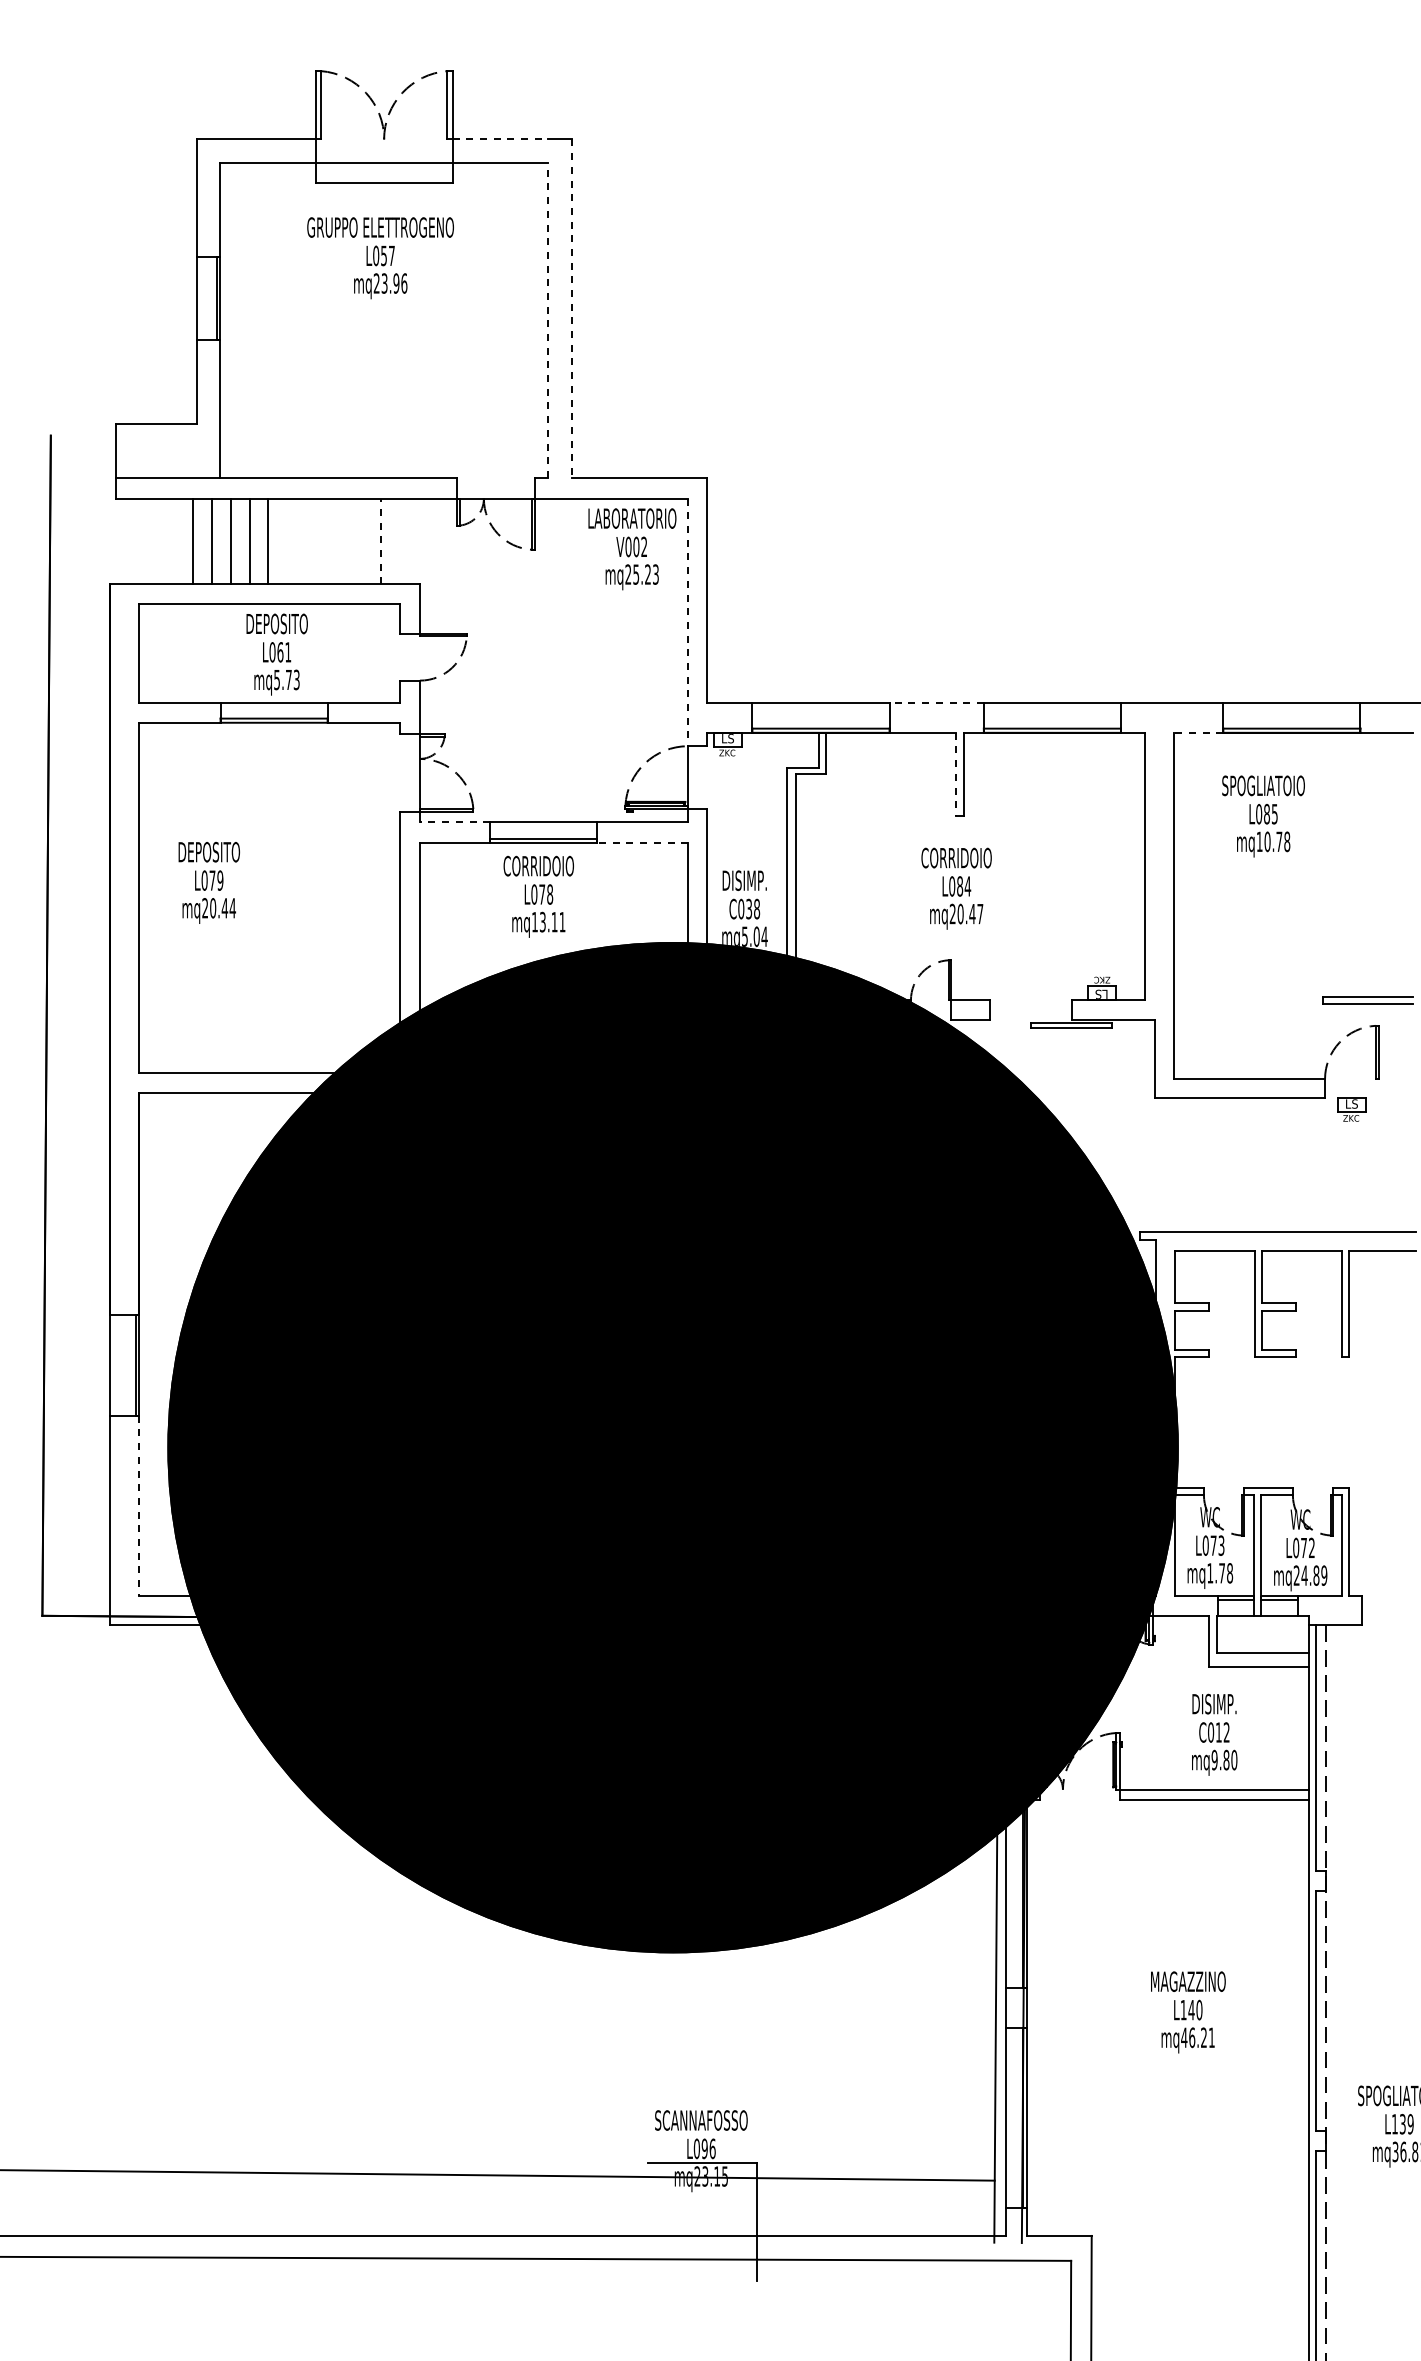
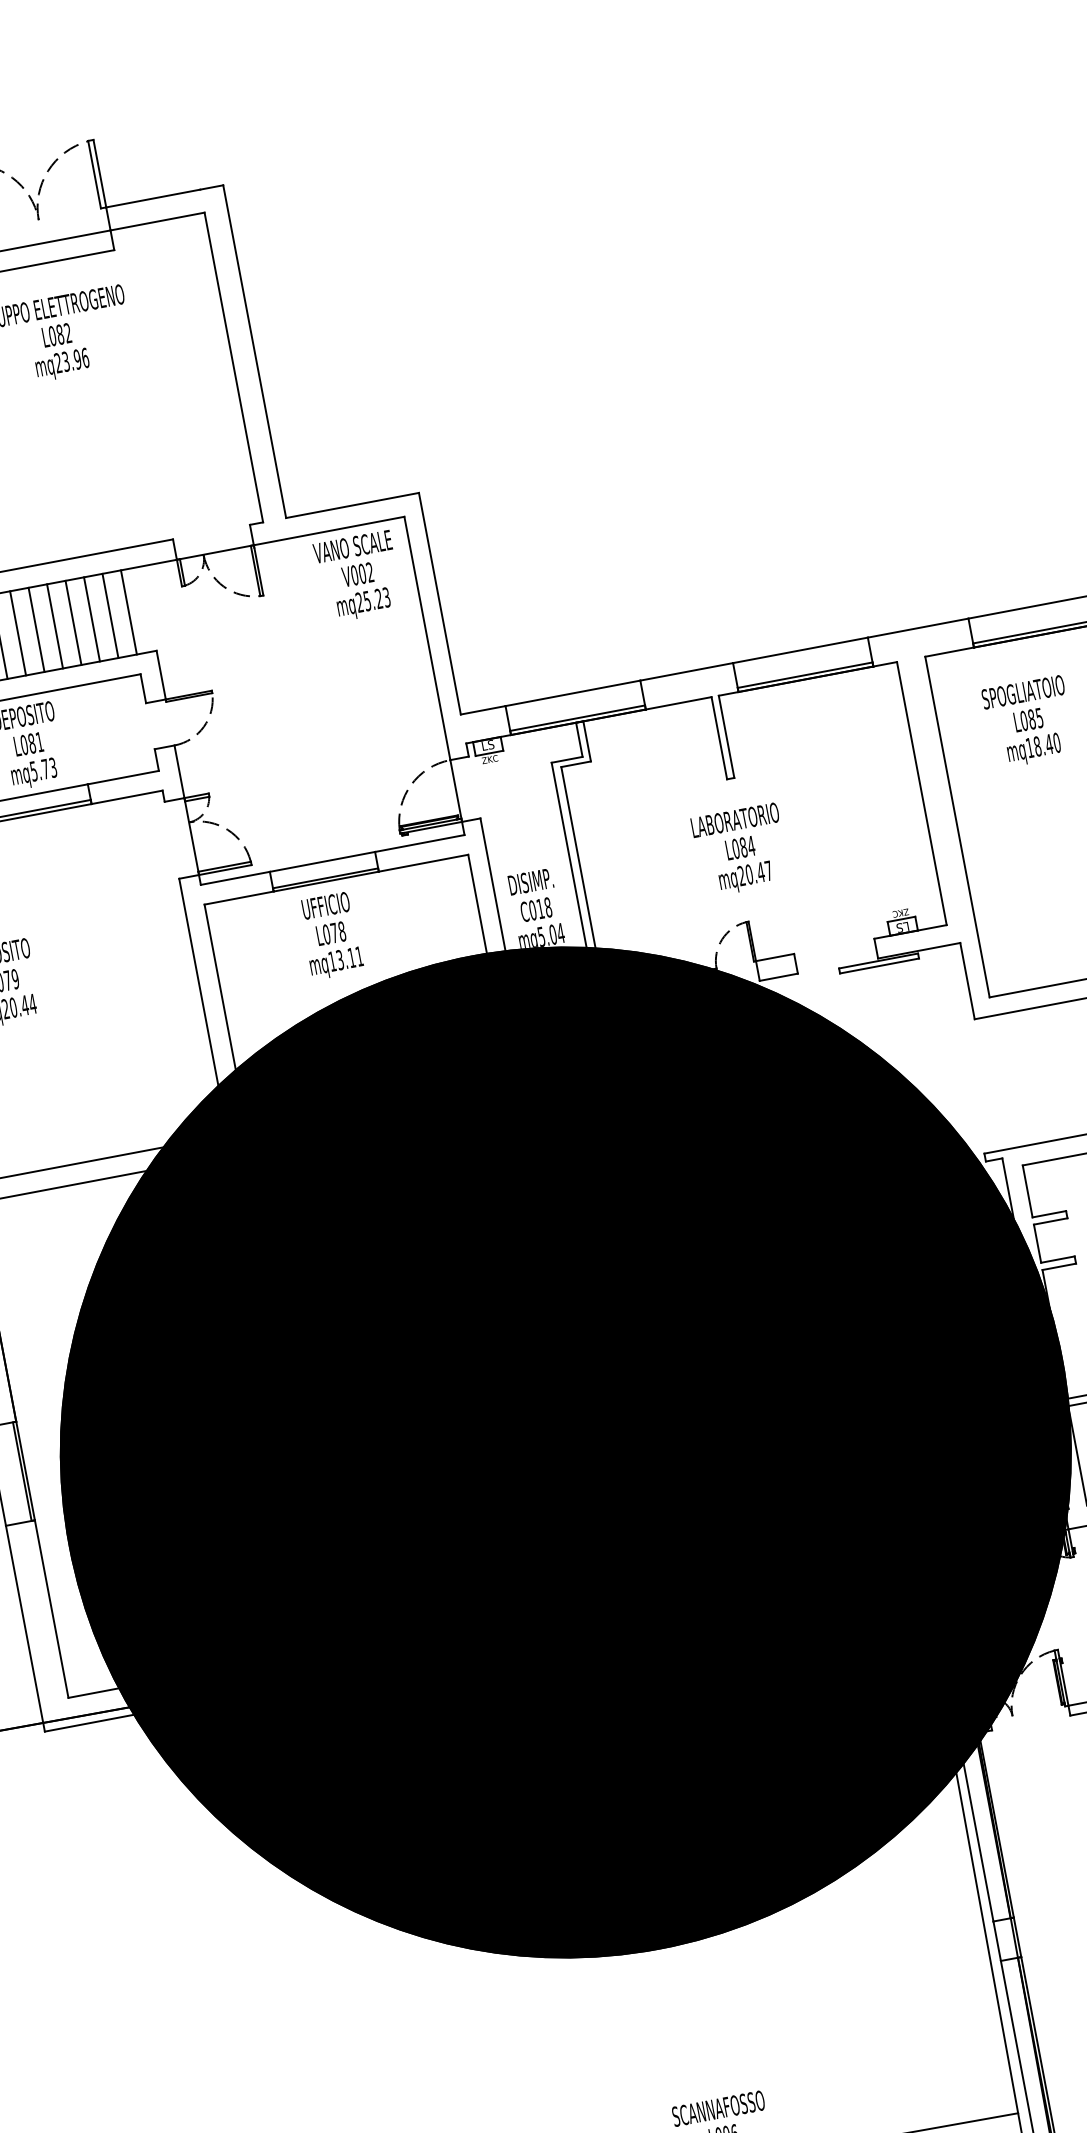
line: (500, 139) -> (153, 198), dashed -> solid
text: (387, 255) -> (63, 333), L057 -> L082
line: (571, 309) -> (254, 352), dashed -> solid
line: (548, 320) -> (233, 367), dashed -> solid
text: (632, 518) -> (353, 546), LABORATORIO -> VANO SCALE
line: (287, 541) -> (18, 633), added
line: (305, 541) -> (36, 629), added
line: (324, 541) -> (54, 626), added
line: (343, 541) -> (73, 622), added
line: (362, 541) -> (92, 619), added
line: (381, 541) -> (110, 615), dashed -> solid
line: (399, 541) -> (128, 612), added
line: (688, 622) -> (427, 638), dashed -> solid
text: (280, 652) -> (32, 743), L061 -> L081
line: (936, 703) -> (686, 672), dashed -> solid
line: (1198, 732) -> (949, 651), dashed -> solid
line: (956, 774) -> (719, 738), dashed -> solid
line: (454, 822) -> (234, 878), dashed -> solid
text: (1277, 841) -> (1047, 744), mq10.78 -> mq18.40
line: (642, 842) -> (423, 863), dashed -> solid
text: (956, 857) -> (734, 819), CORRIDOIO -> LABORATORIO
text: (538, 865) -> (325, 905), CORRIDOIO -> UFFICIO
text: (749, 908) -> (540, 908), C038 -> C018
line: (139, 1506) -> (52, 1609), dashed -> solid

